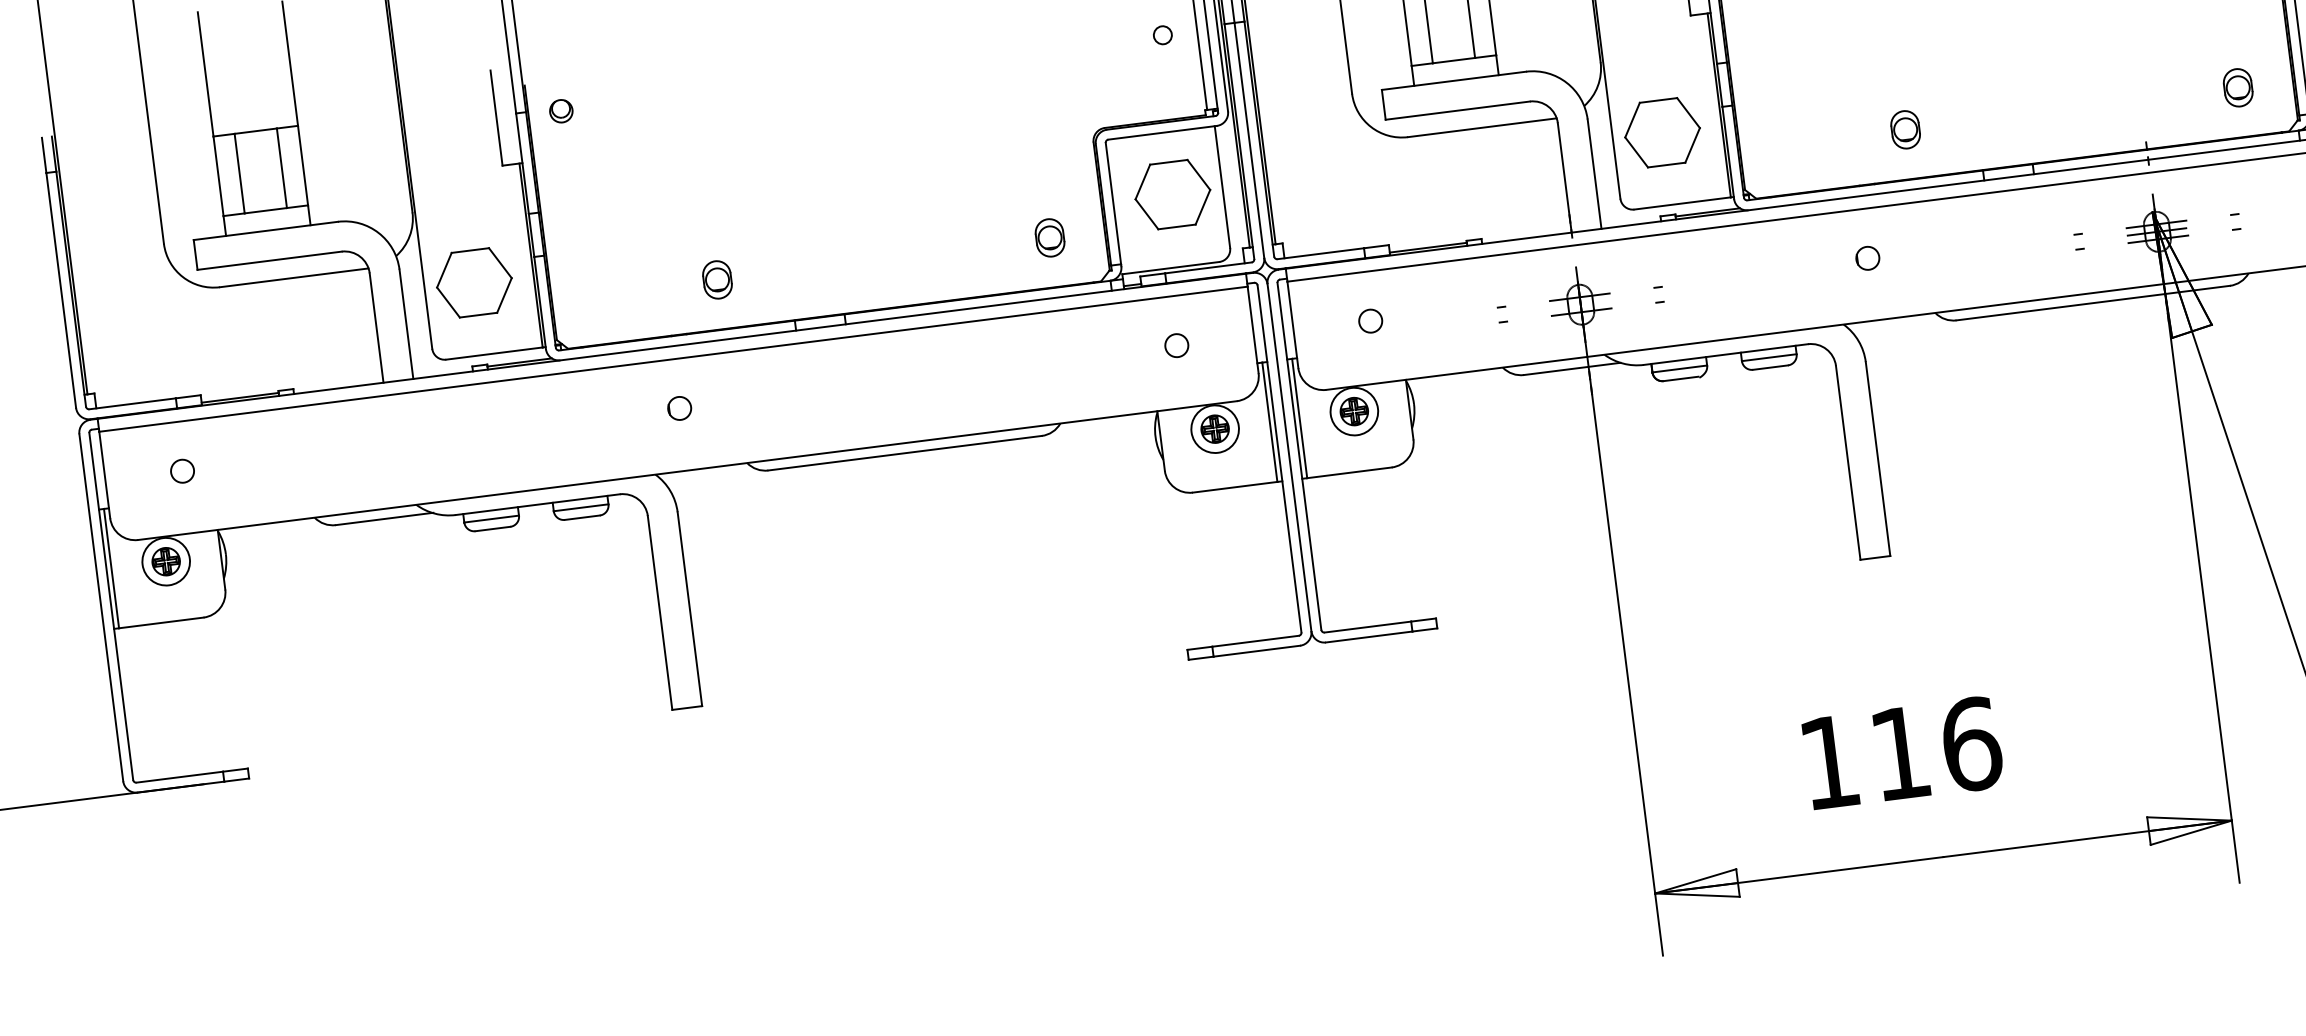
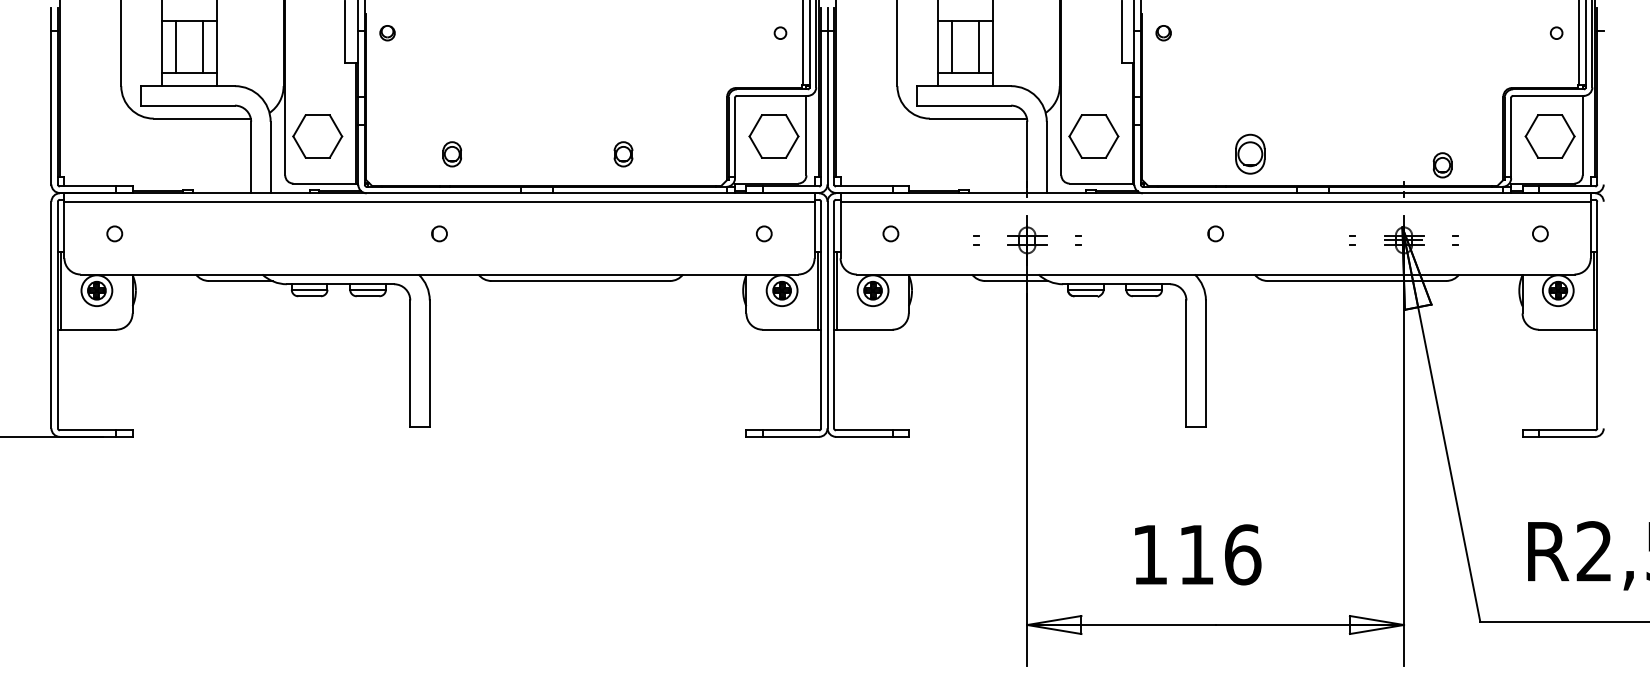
part: (2237, 88) -> (1442, 165), moved
part: (1905, 130) -> (1250, 154), size x1.6
part: (1050, 238) -> (623, 154), moved
part: (717, 280) -> (452, 154), moved

